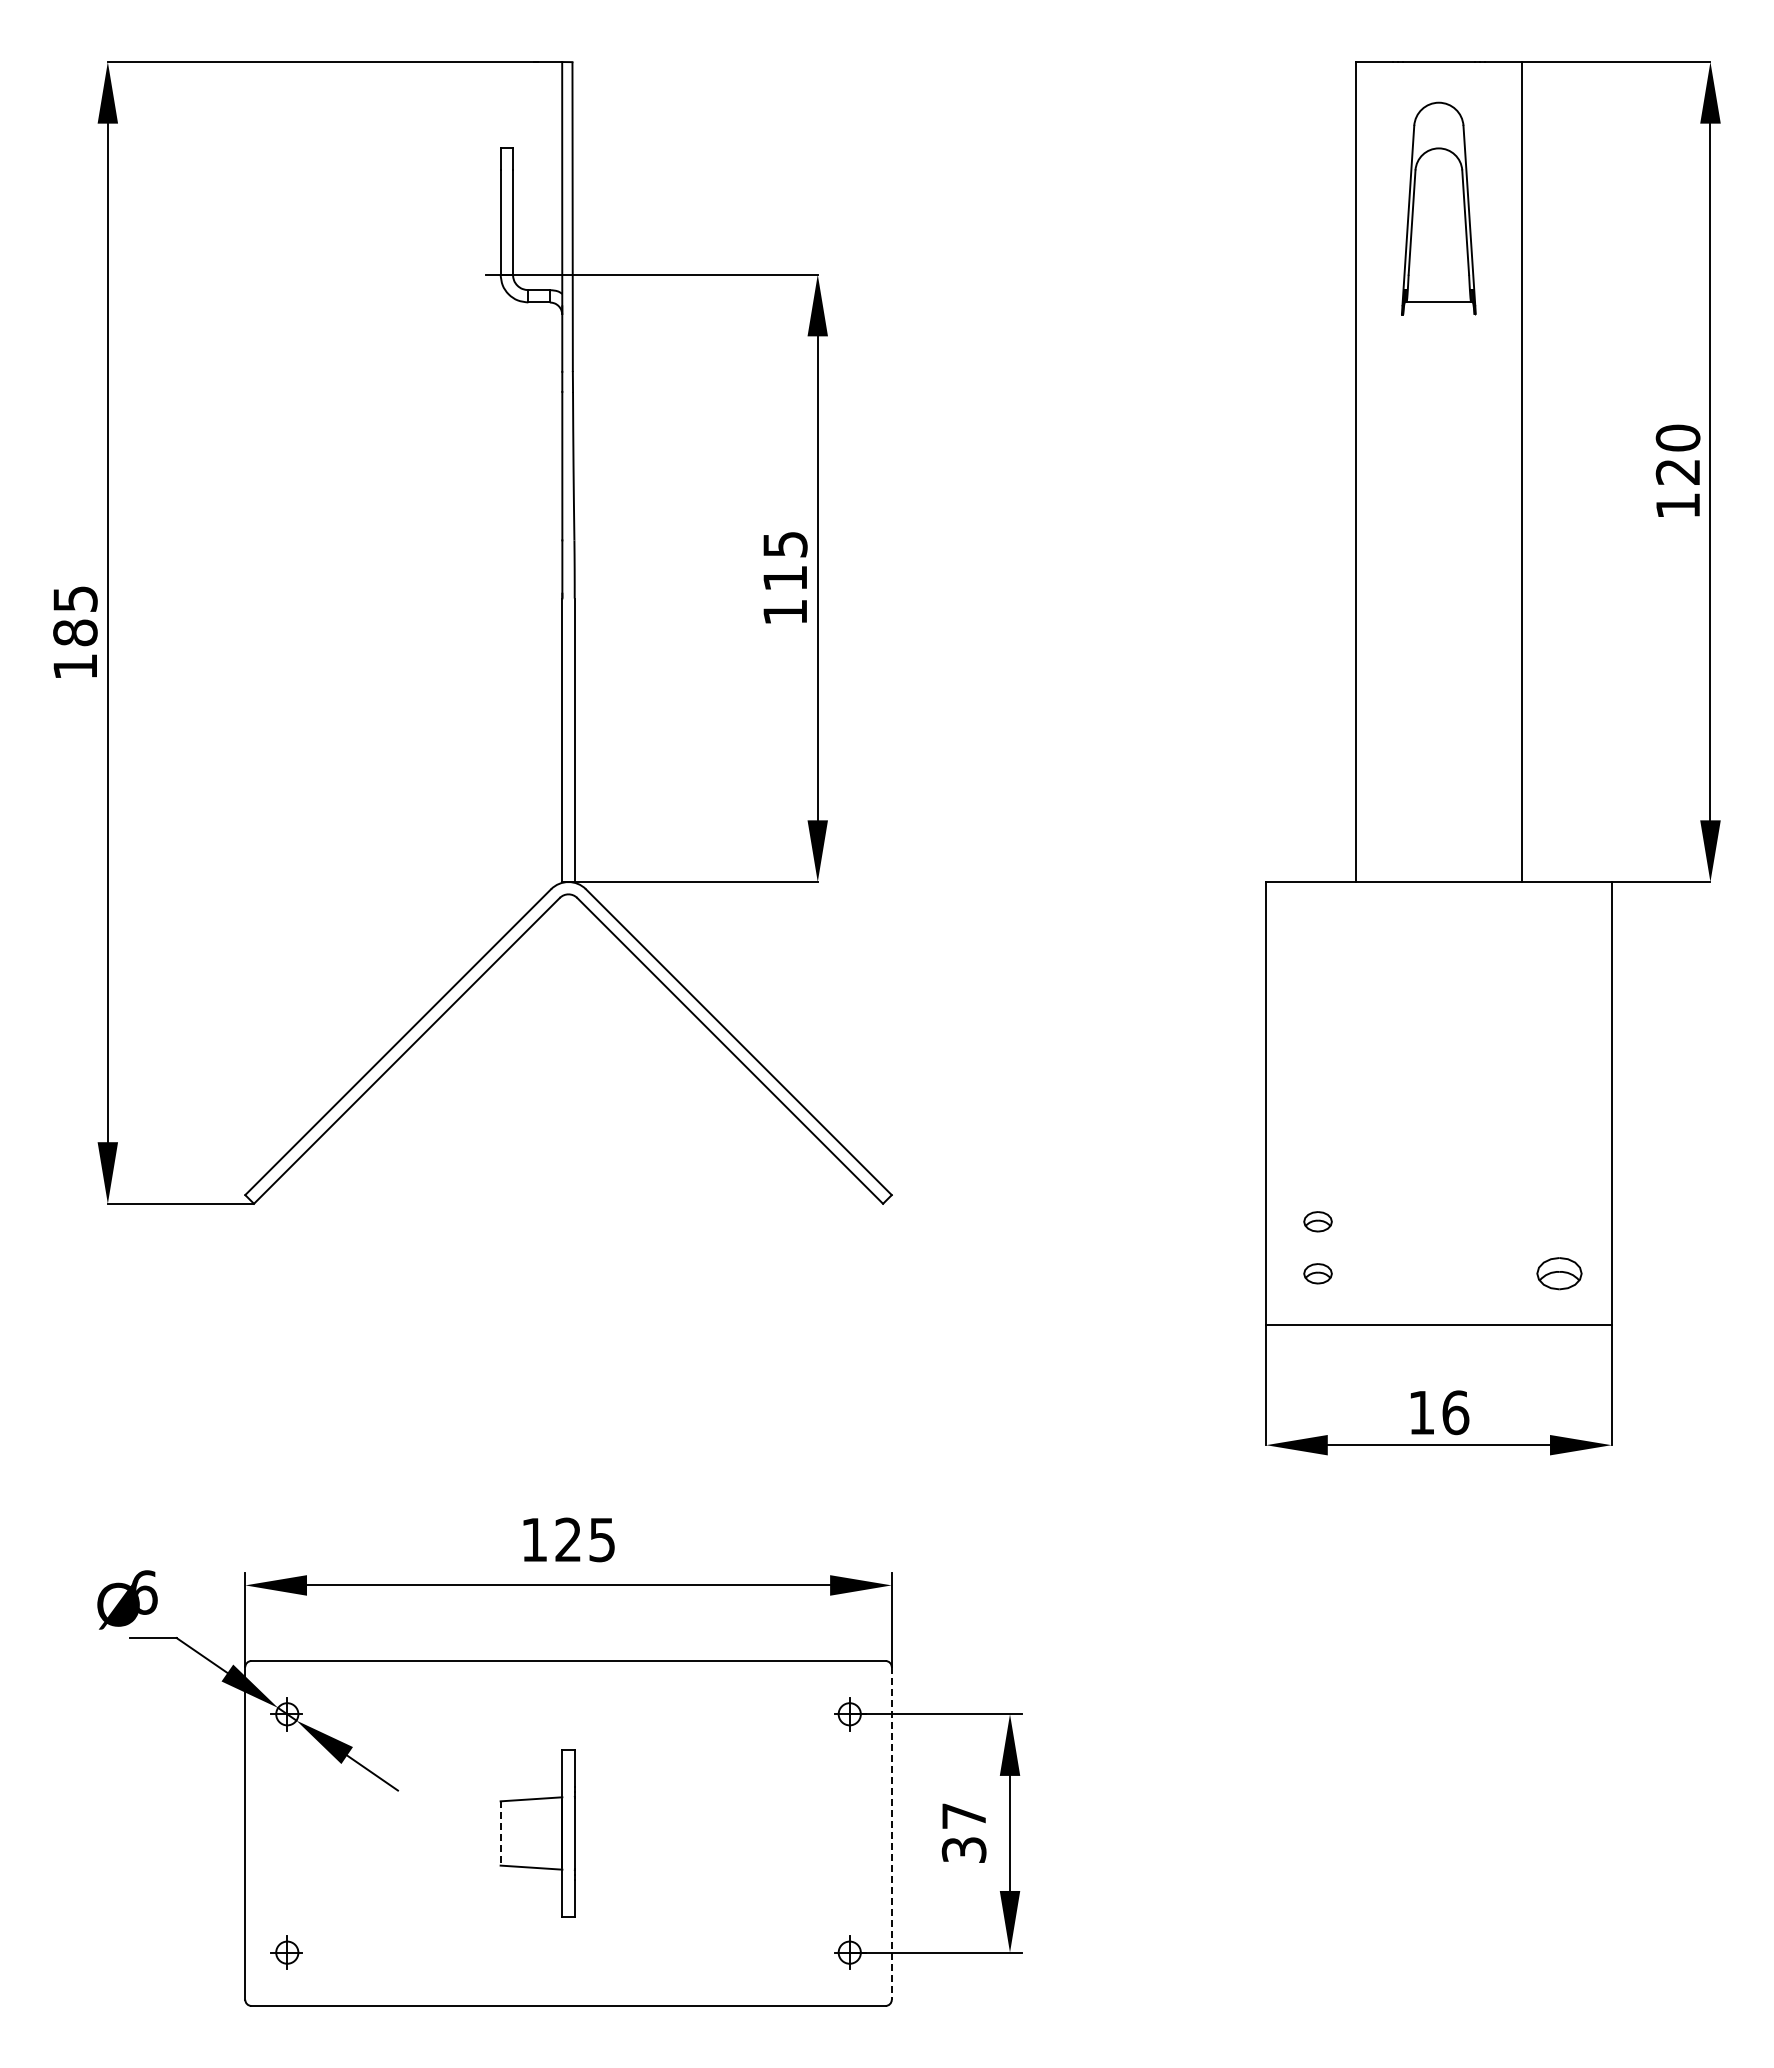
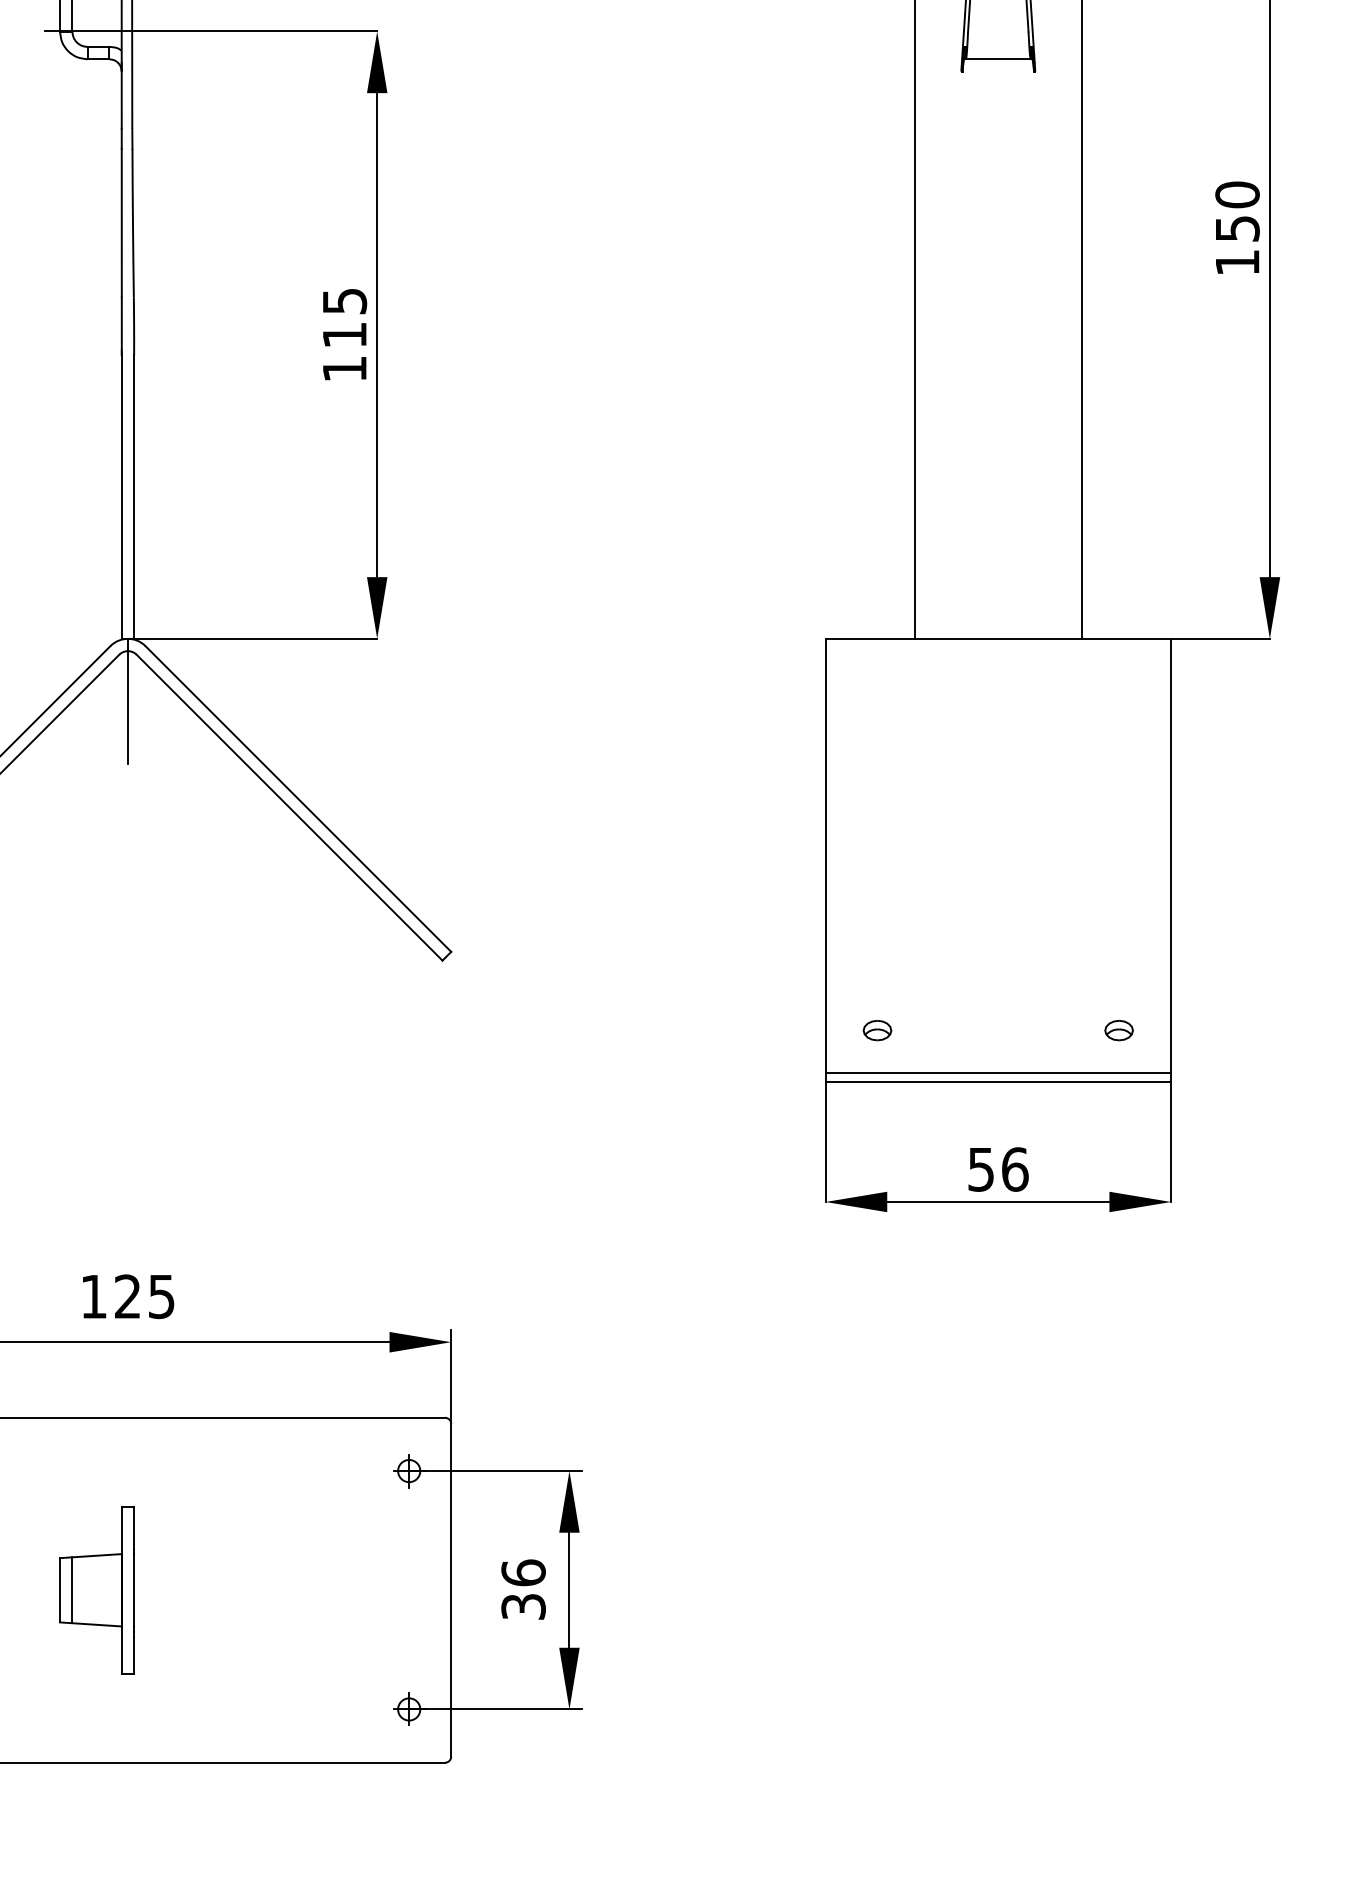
text: (1677, 471) -> (1236, 228), 120 -> 150
line: (568, 944) -> (127, 701), added
part: (1317, 1221) -> (876, 978), removed
part: (1559, 1273) -> (1118, 1030), size x0.62
line: (1438, 1316) -> (997, 1073), added
text: (1421, 1413) -> (980, 1170), 16 -> 56
text: (963, 1815) -> (522, 1572), 37 -> 36
line: (500, 1833) -> (59, 1590), dashed -> solid
line: (512, 1833) -> (71, 1590), added
line: (891, 1833) -> (450, 1590), dashed -> solid

